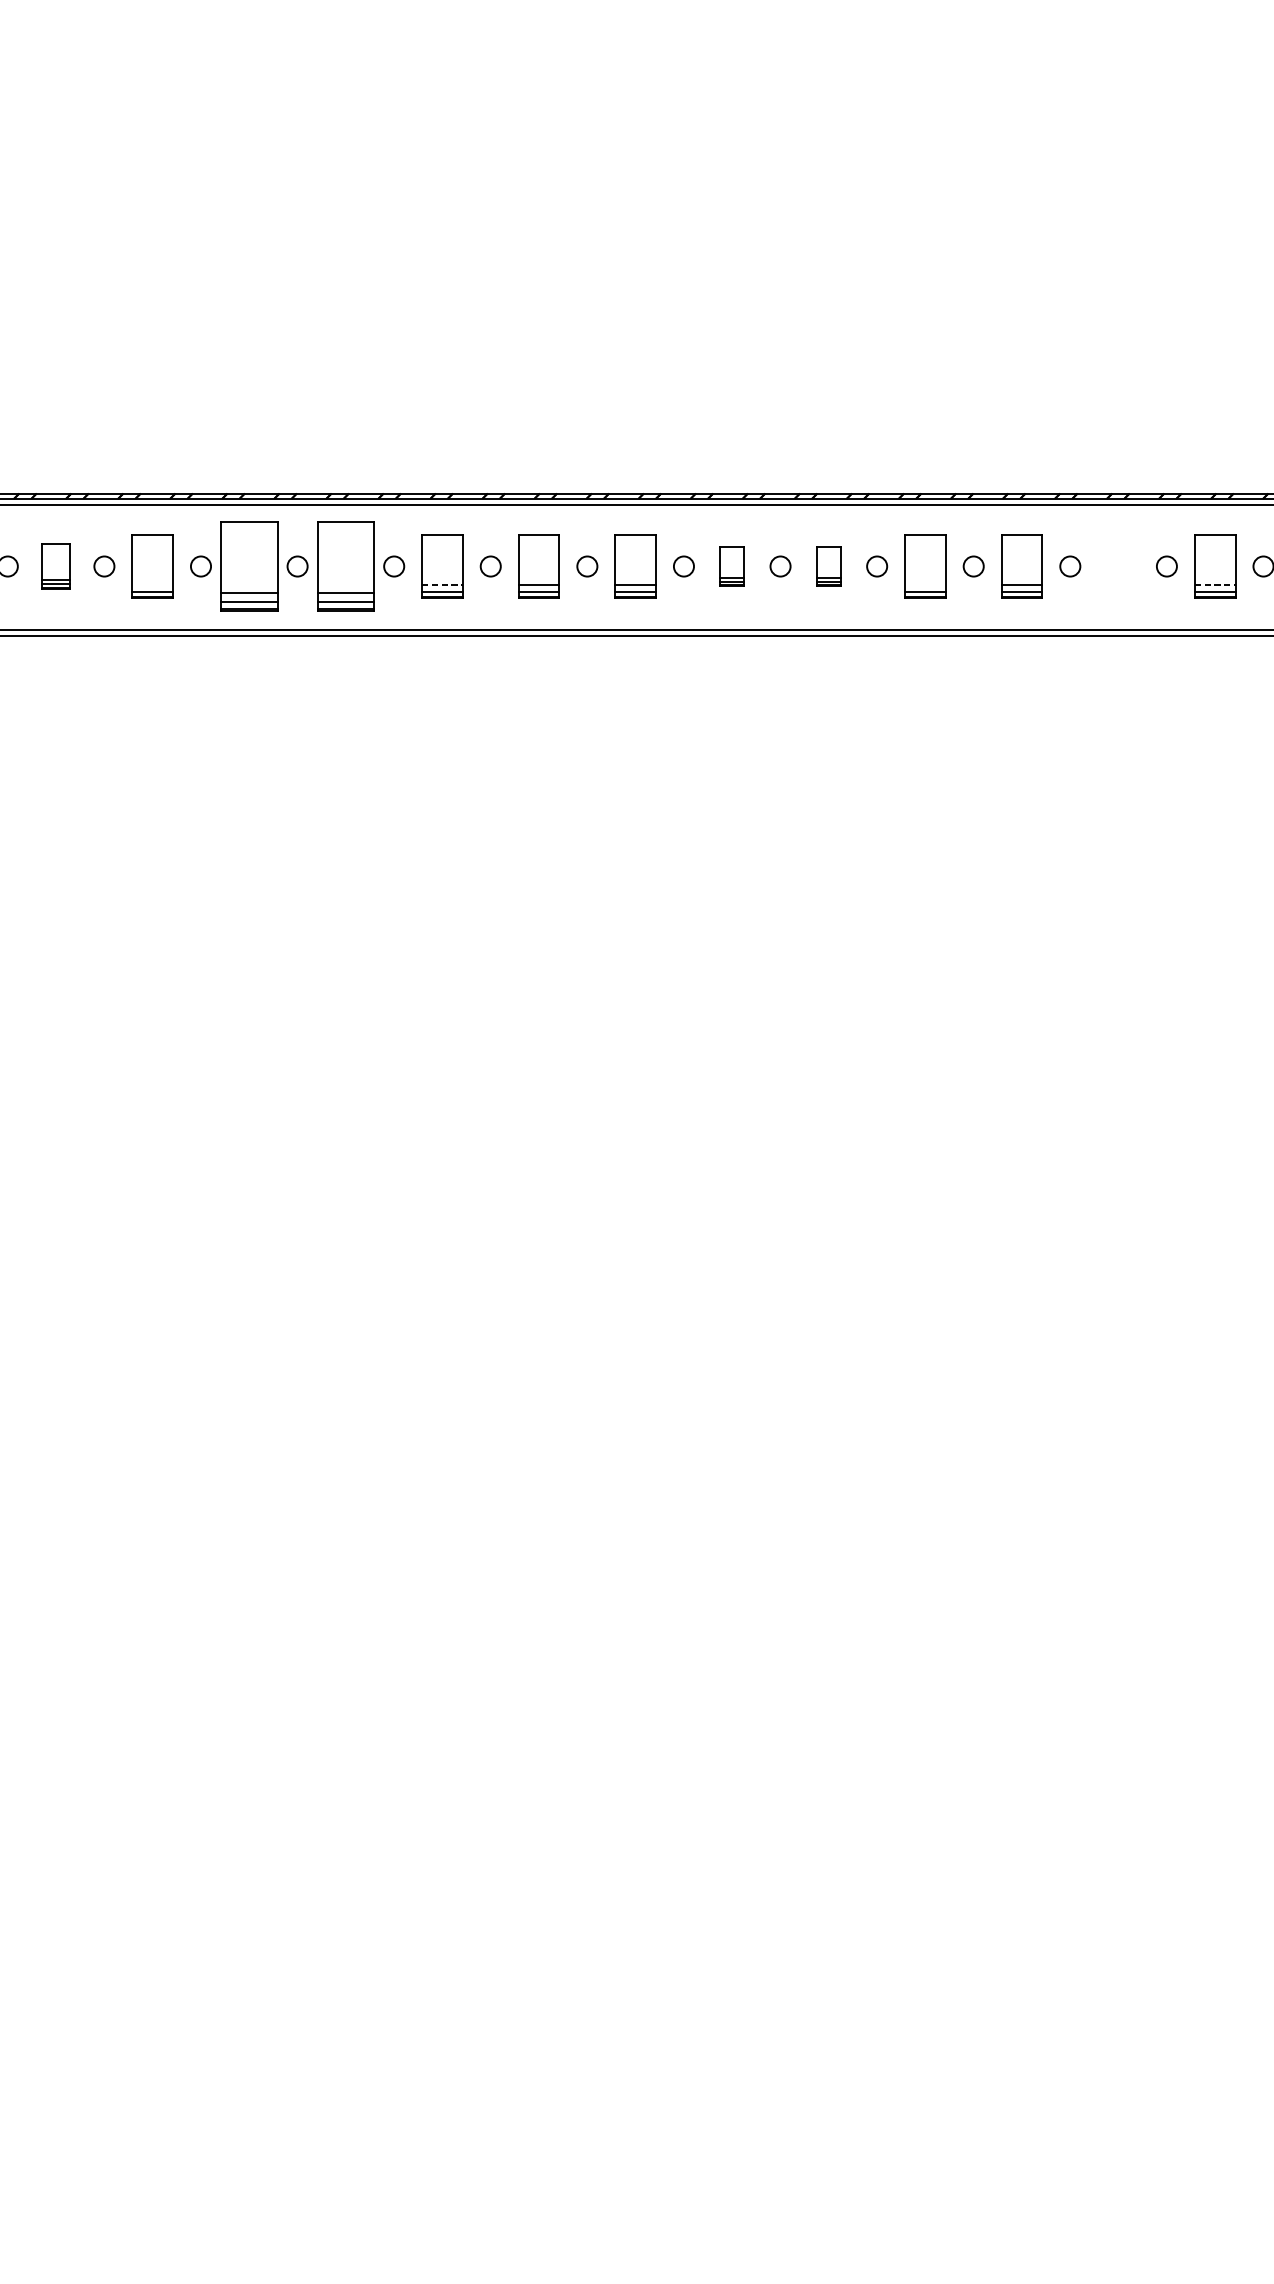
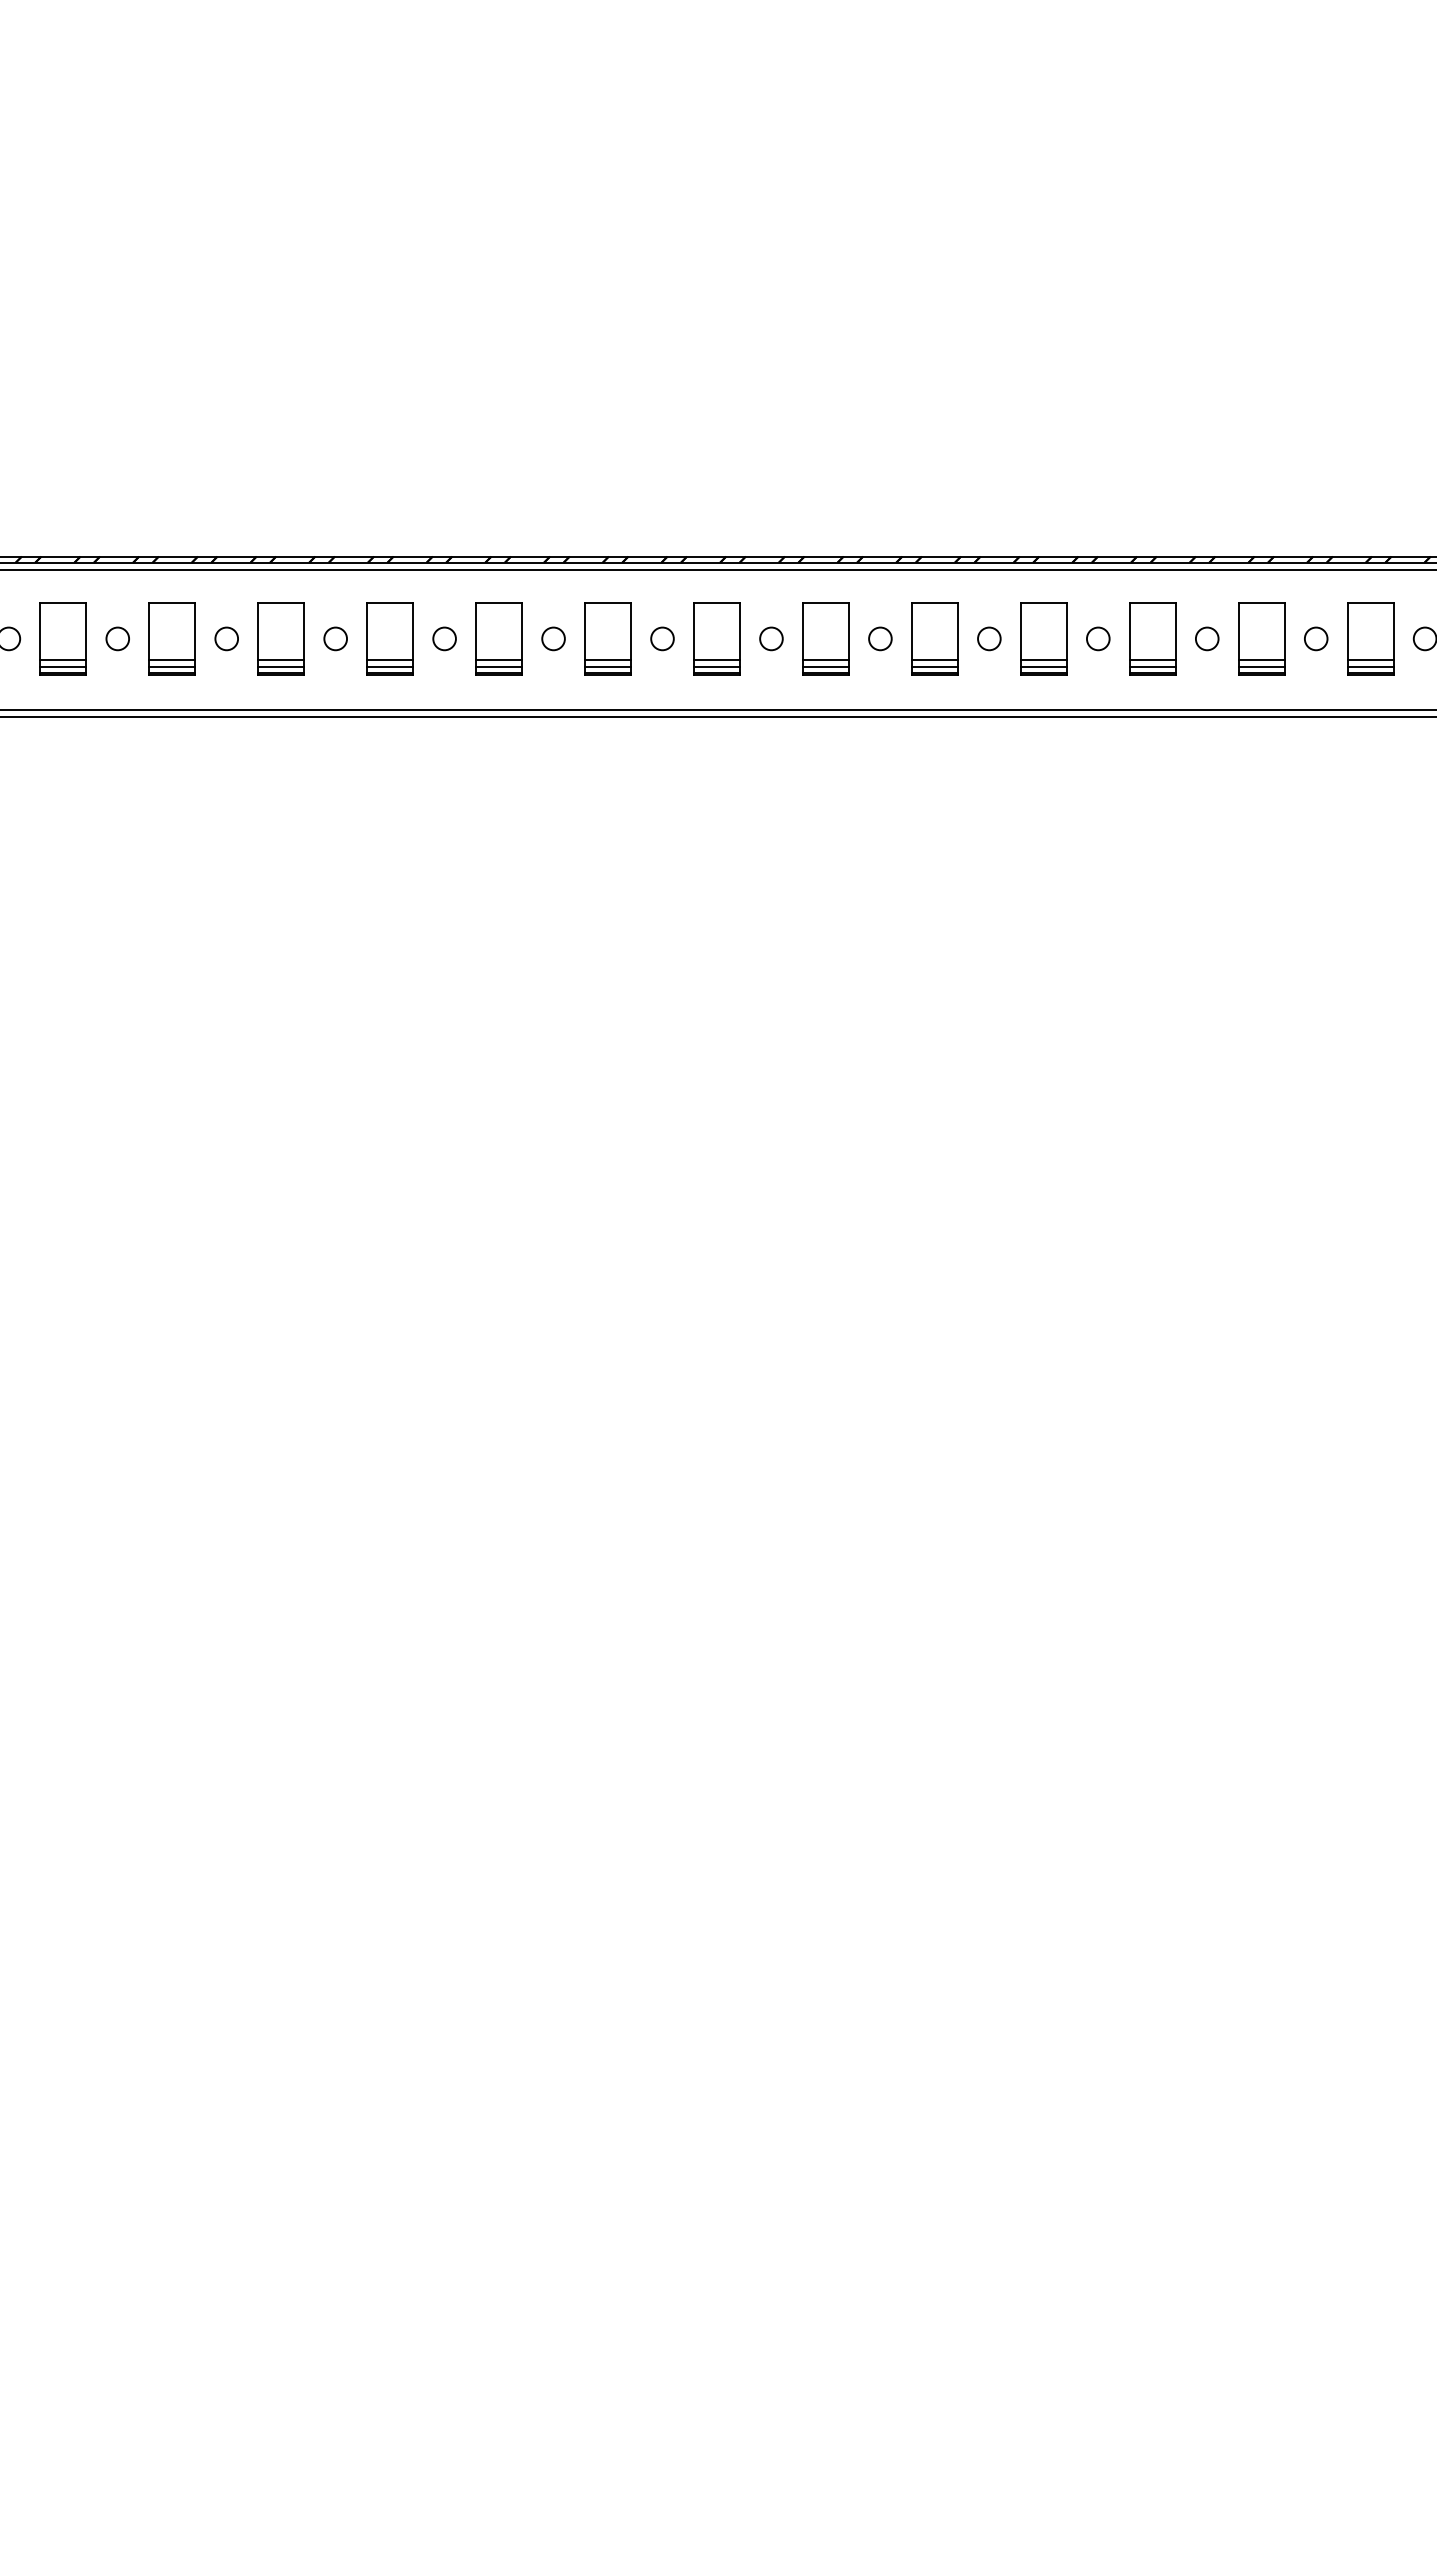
part: (55, 566) -> (62, 638), size x1.43
part: (248, 566) -> (280, 638), size x0.71
part: (345, 566) -> (389, 638), size x0.71
part: (731, 566) -> (825, 638), size x1.67
part: (828, 566) -> (934, 638), size x1.67
part: (1118, 566) -> (1261, 638), added
line: (152, 585) -> (172, 660), added
line: (442, 585) -> (499, 660), dashed -> solid
line: (925, 585) -> (1043, 660), added
line: (1215, 585) -> (1370, 660), dashed -> solid

